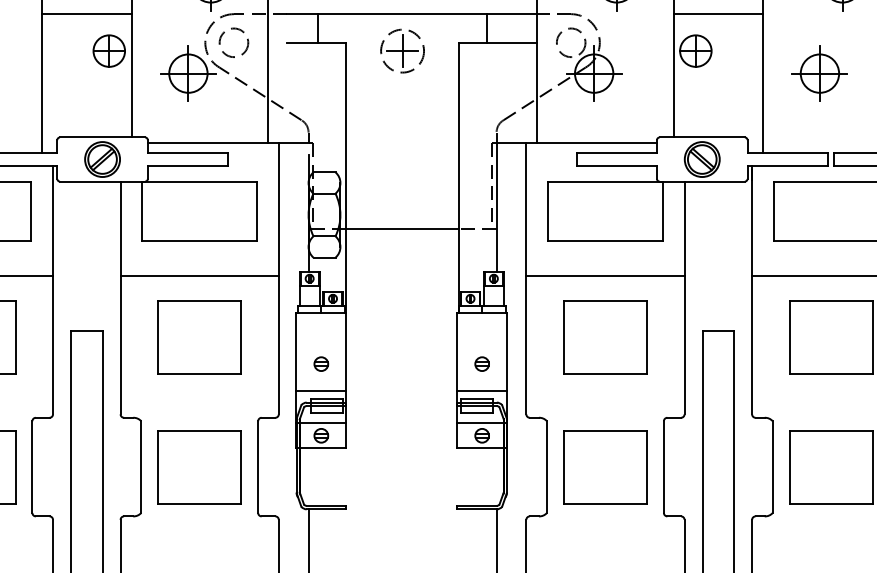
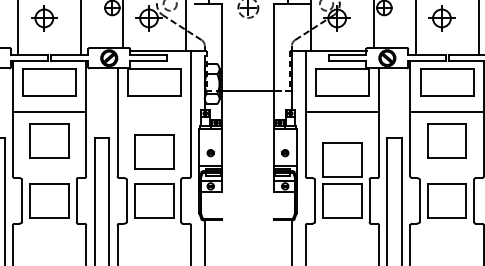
line: (197, 276) -> (153, 112), removed
part: (200, 336) -> (154, 151), moved
part: (605, 336) -> (342, 159), moved

